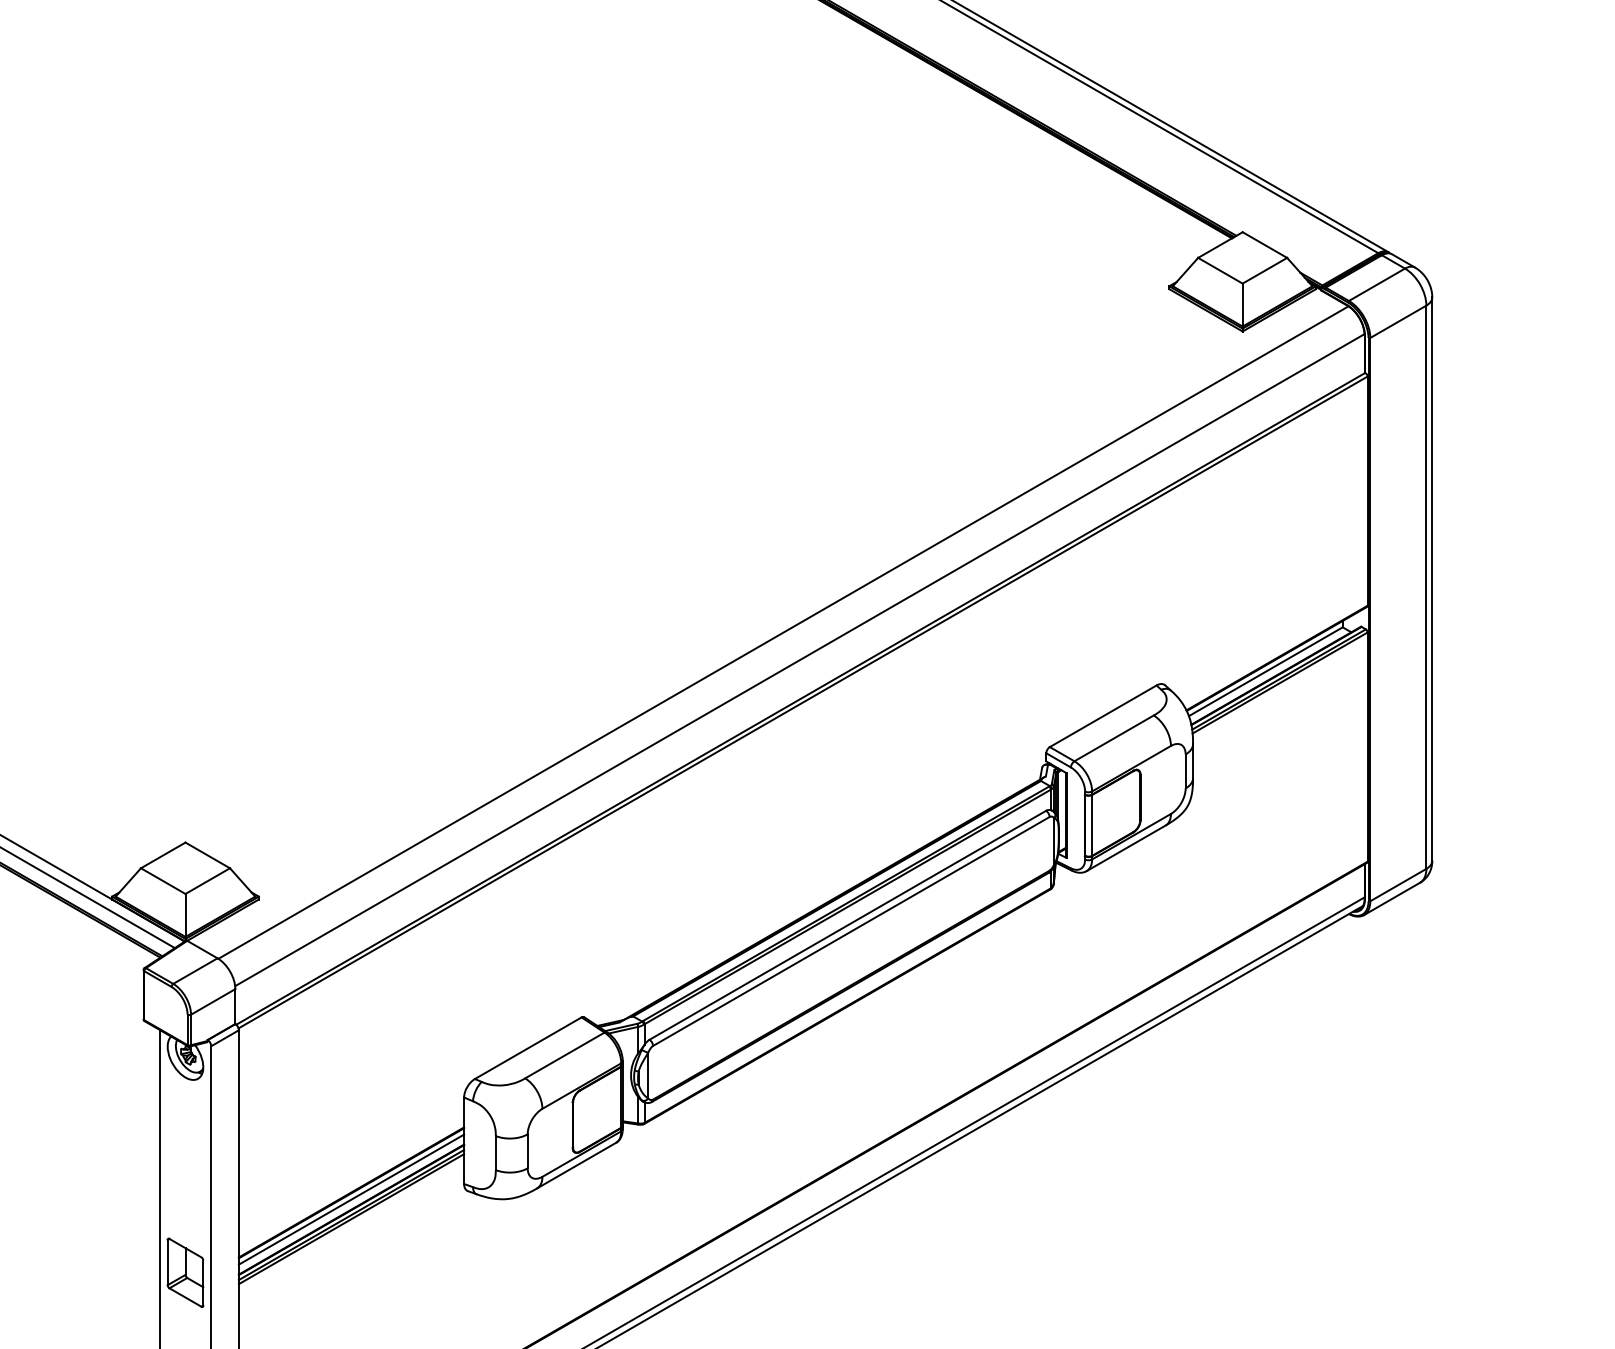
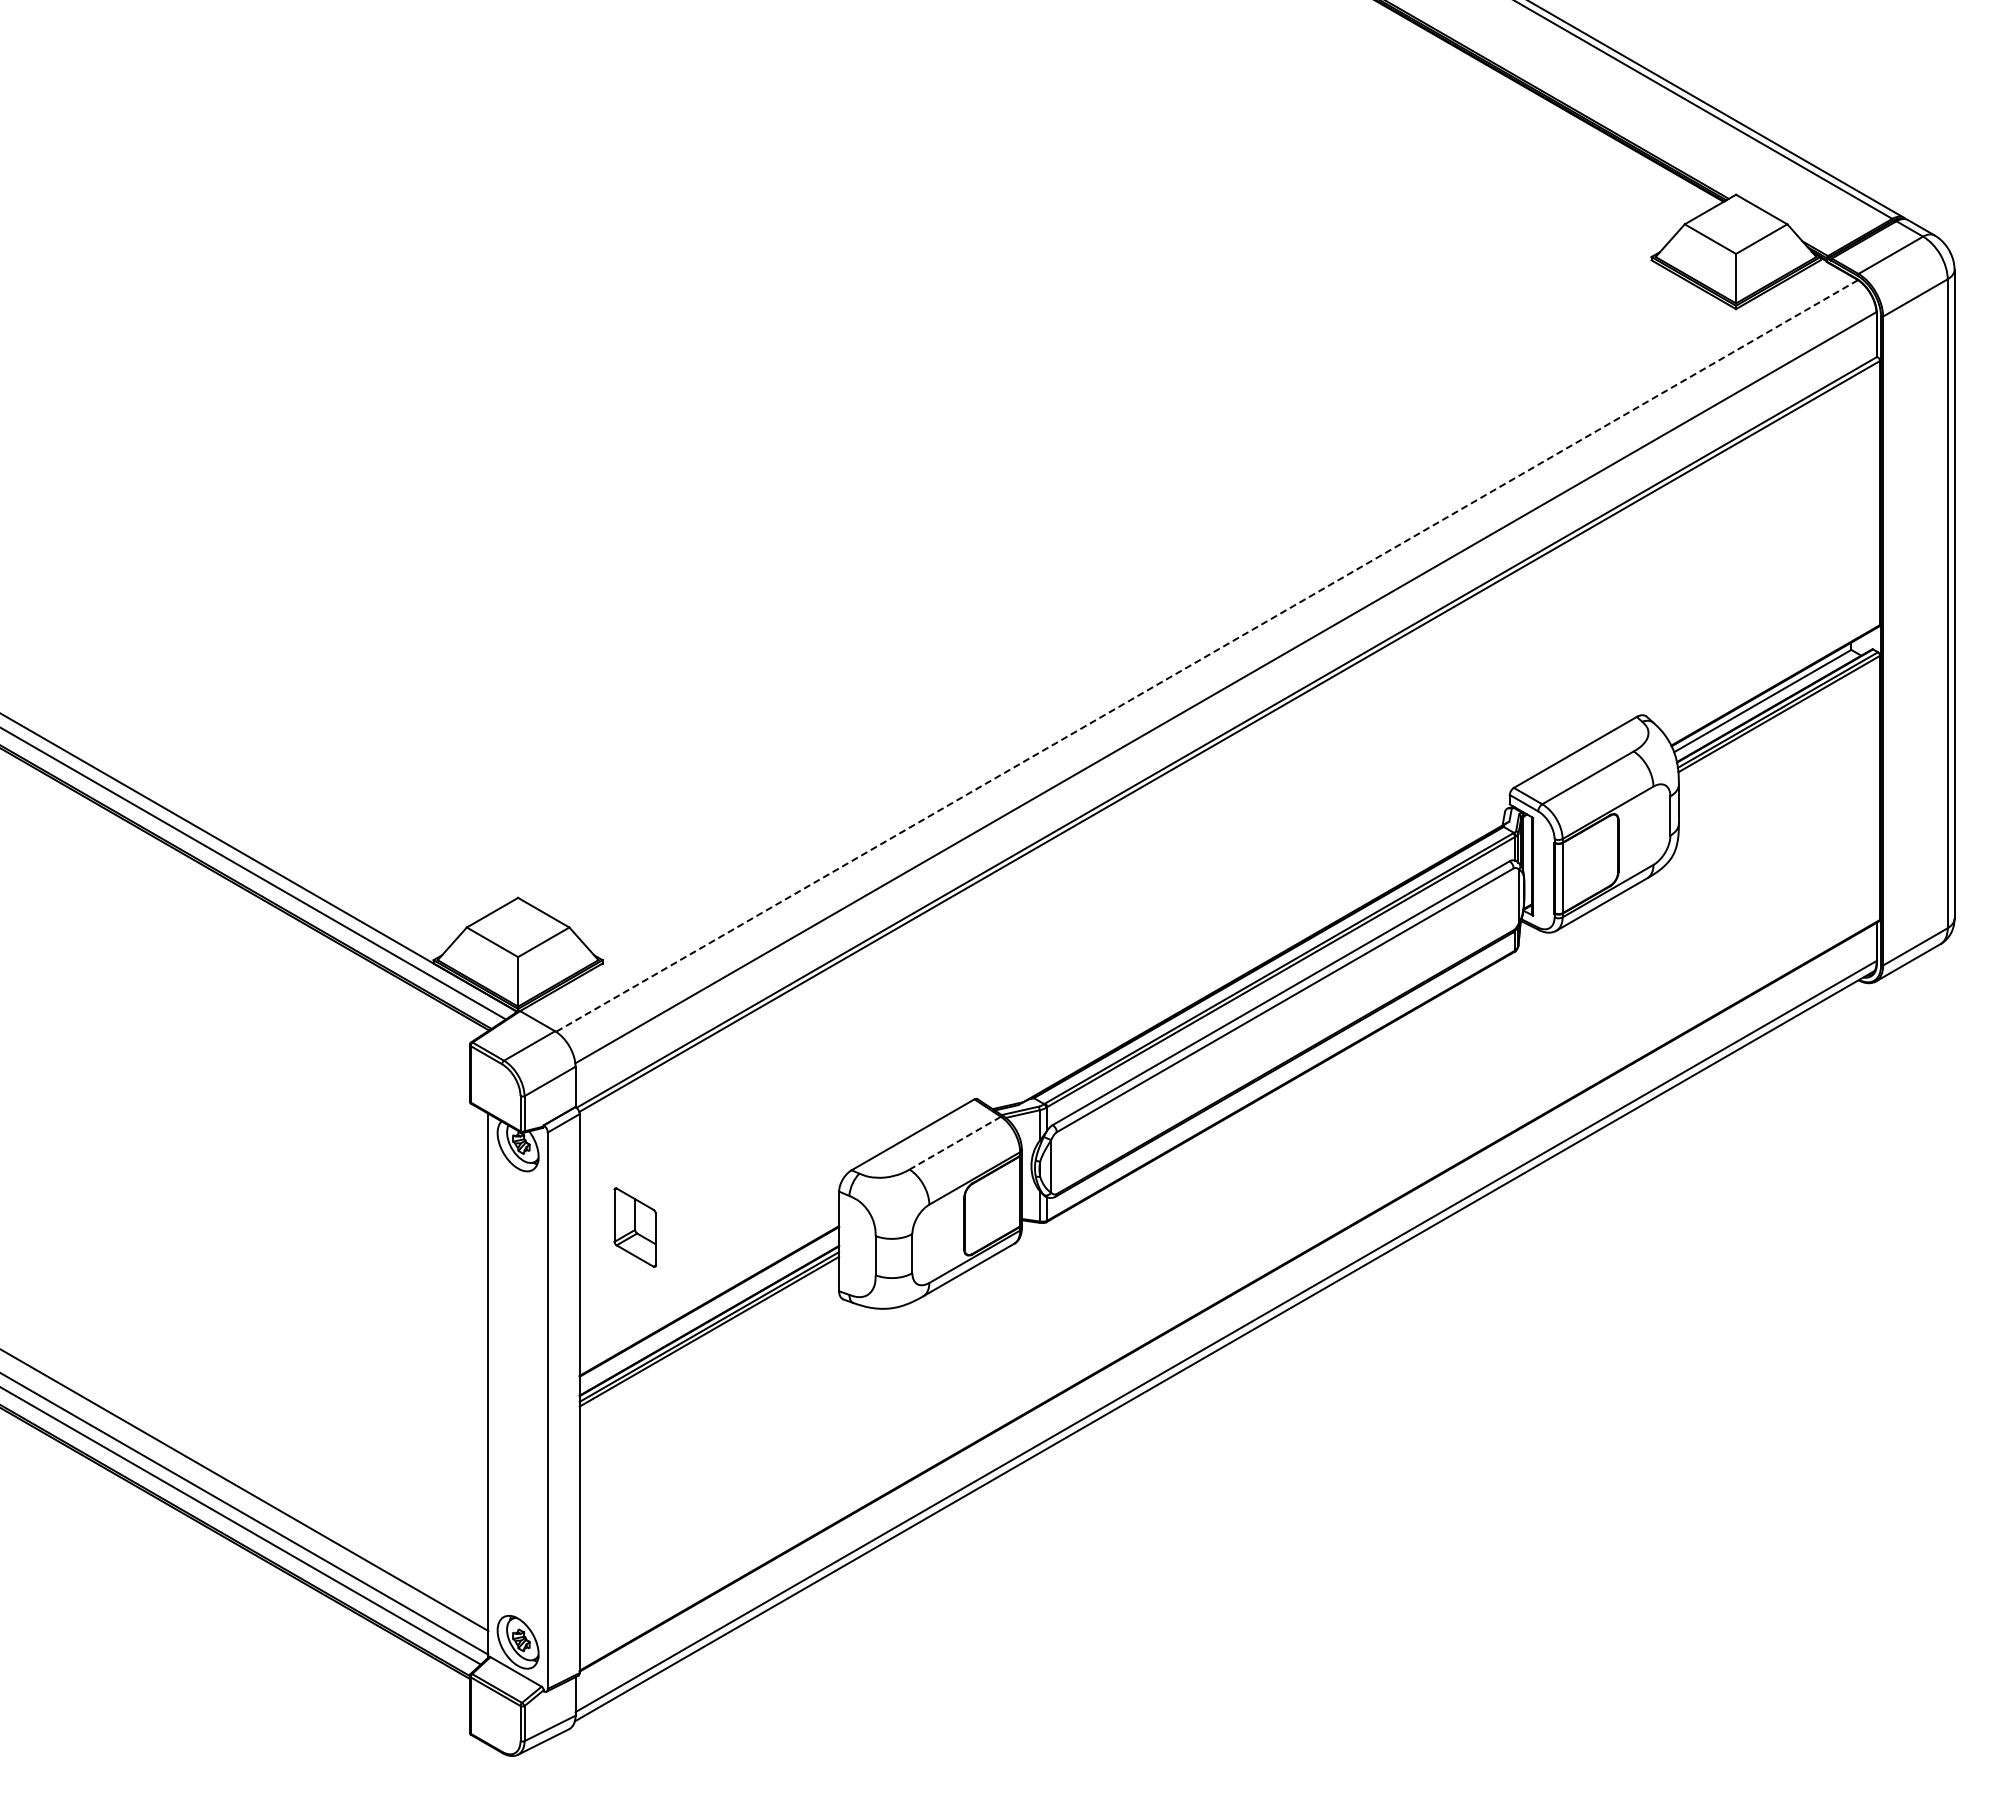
line: (783, 633) -> (1207, 656), solid -> dashed
line: (565, 1055) -> (955, 1143), solid -> dashed
line: (351, 1199) -> (709, 1309), removed
part: (184, 1272) -> (634, 1227), moved

